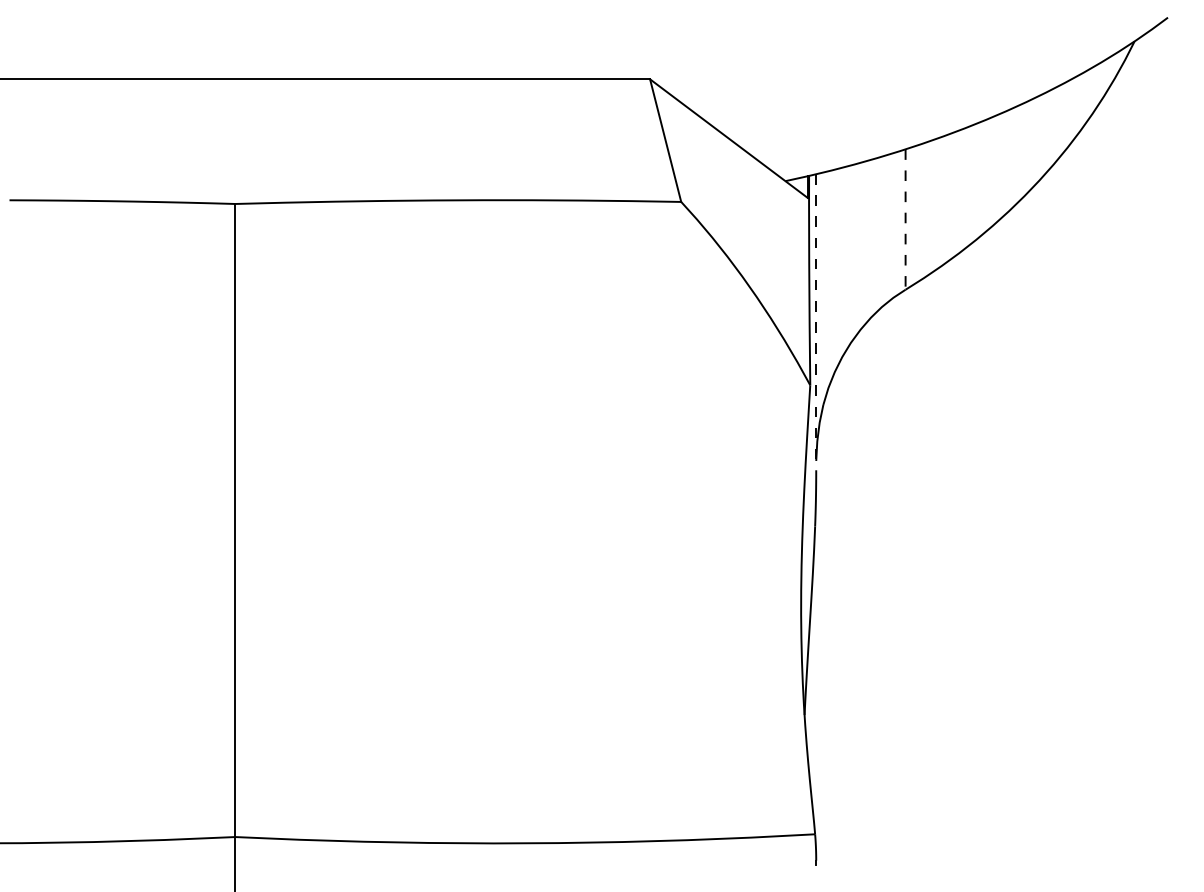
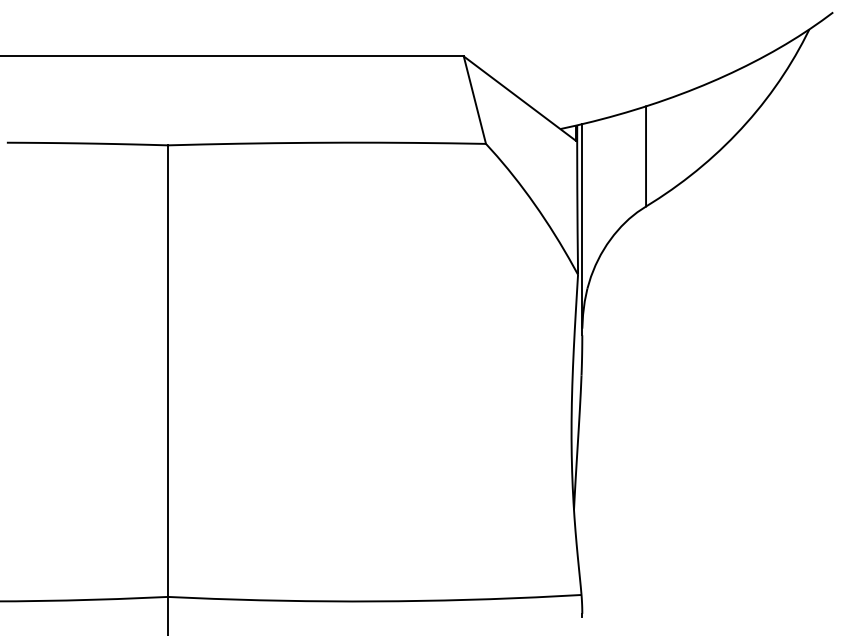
line: (906, 219) -> (646, 156), dashed -> solid
line: (816, 321) -> (582, 229), dashed -> solid

